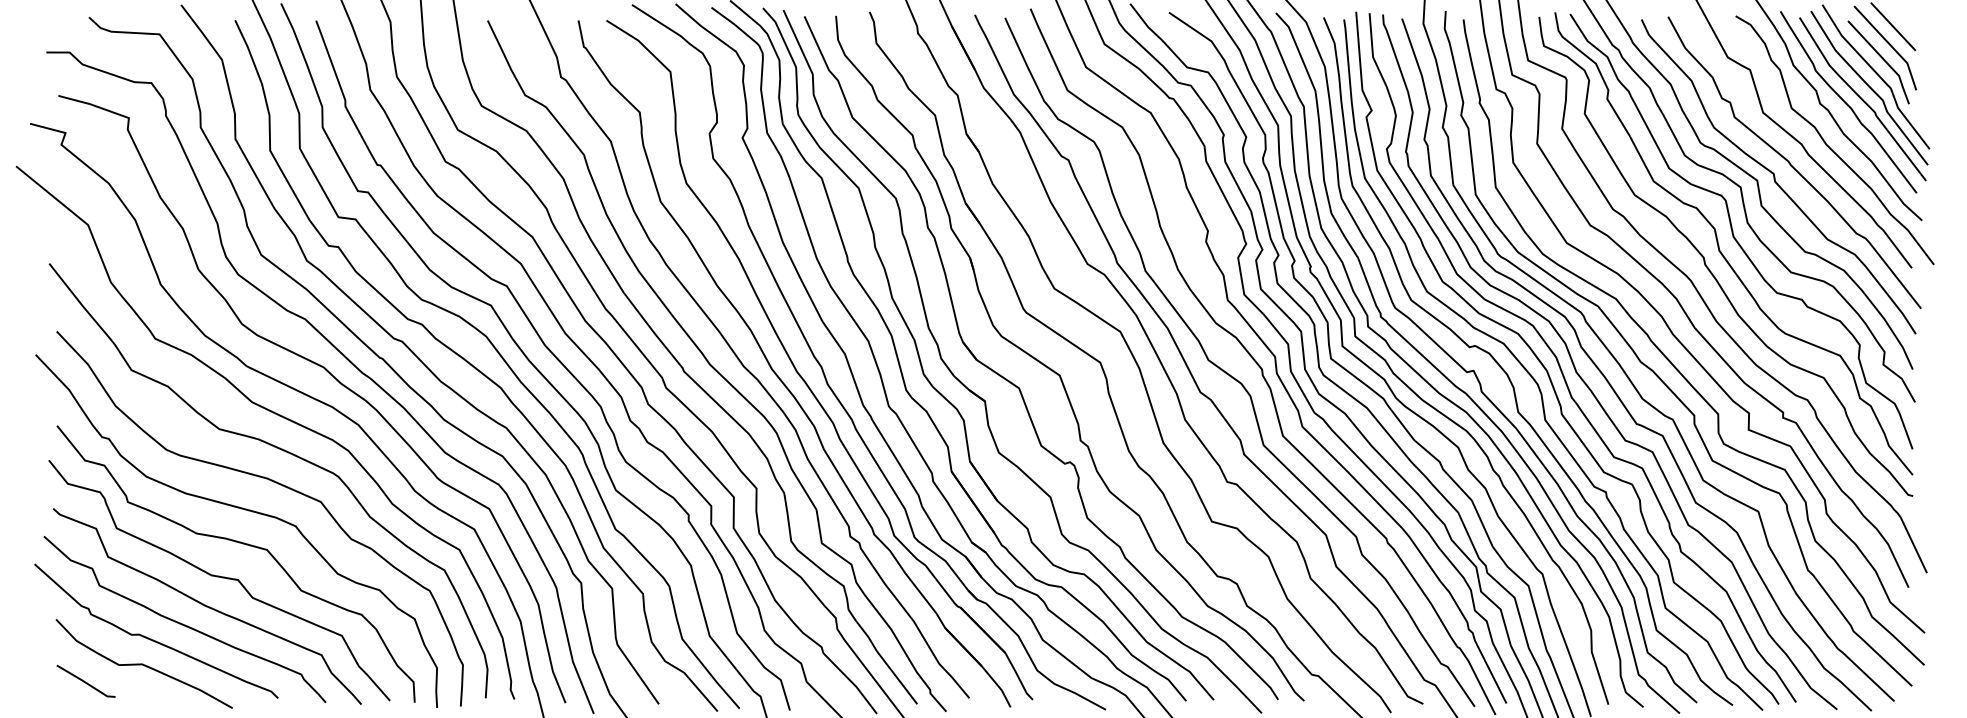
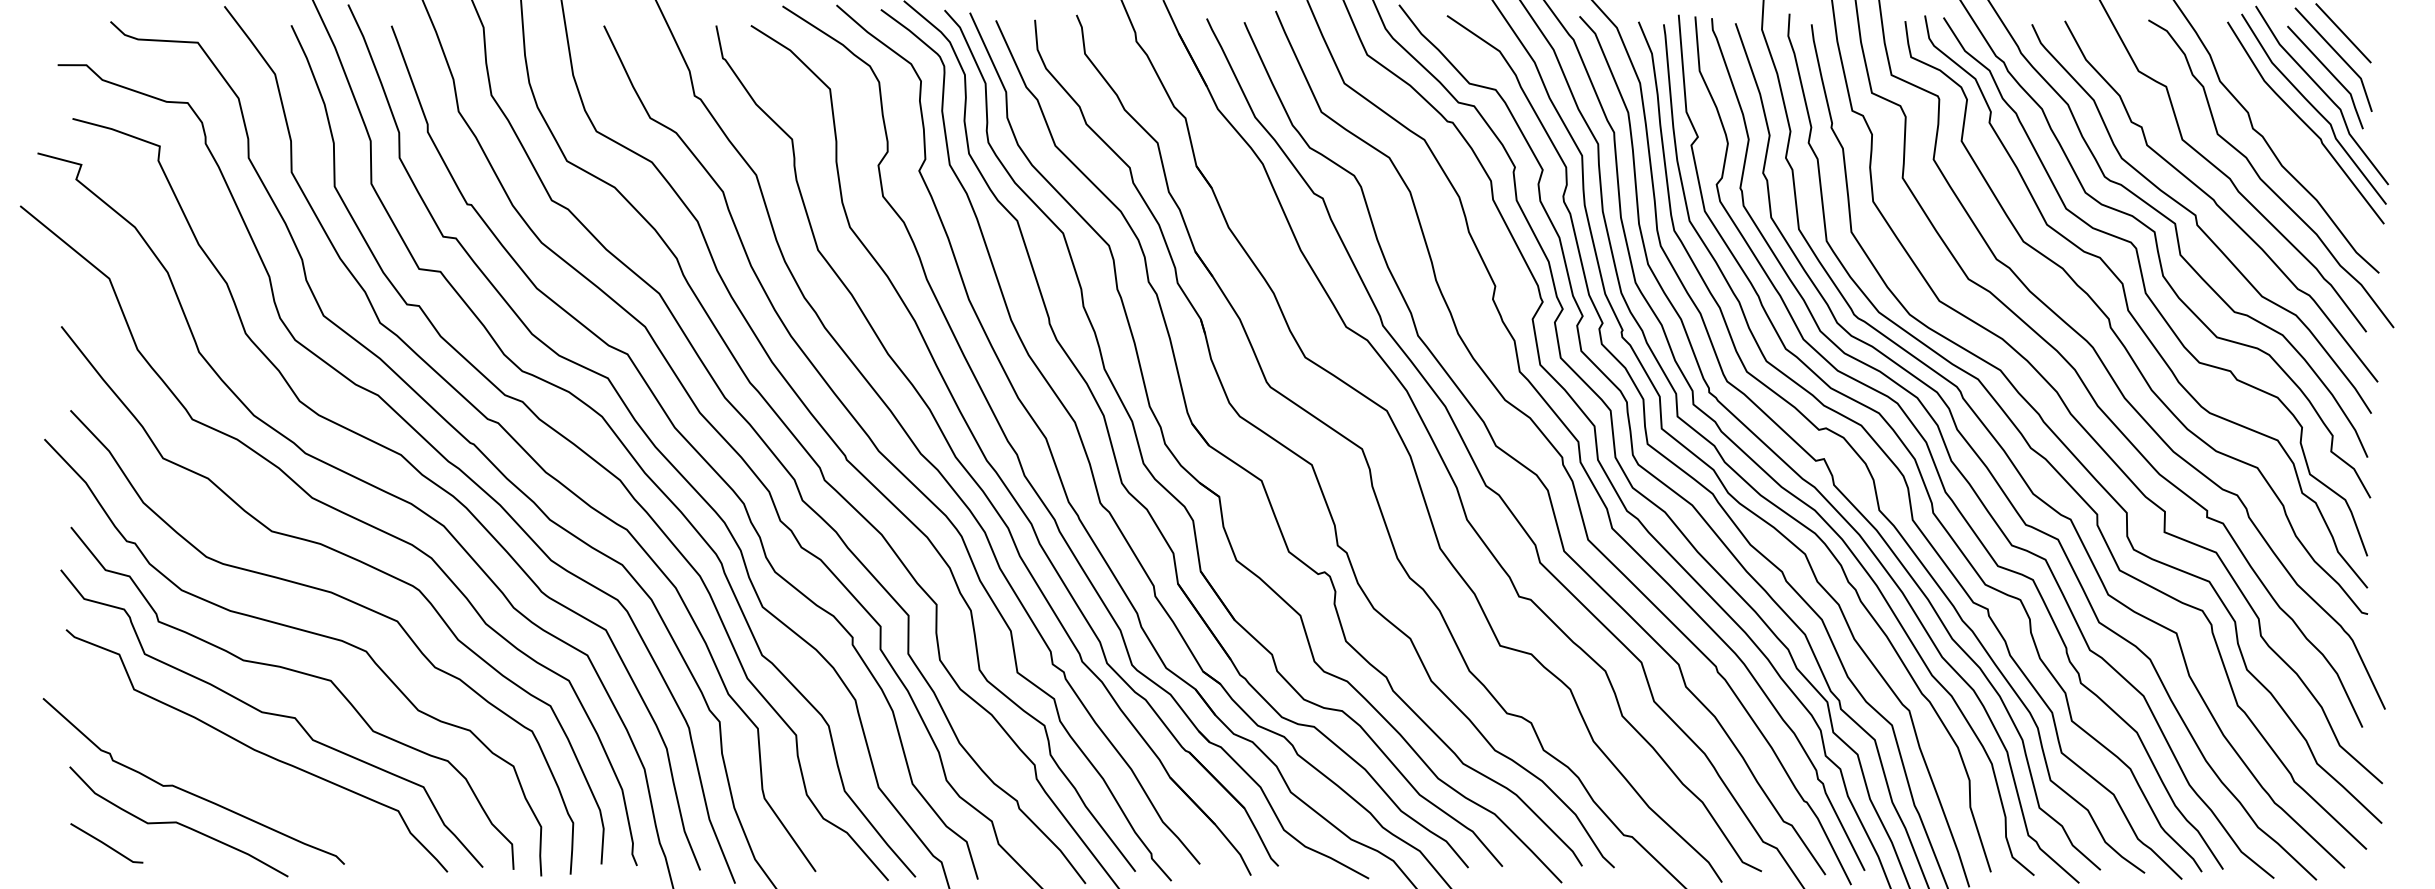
curve: (1846, 102) -> (2285, 127), removed
curve: (183, 624) -> (227, 772), removed

